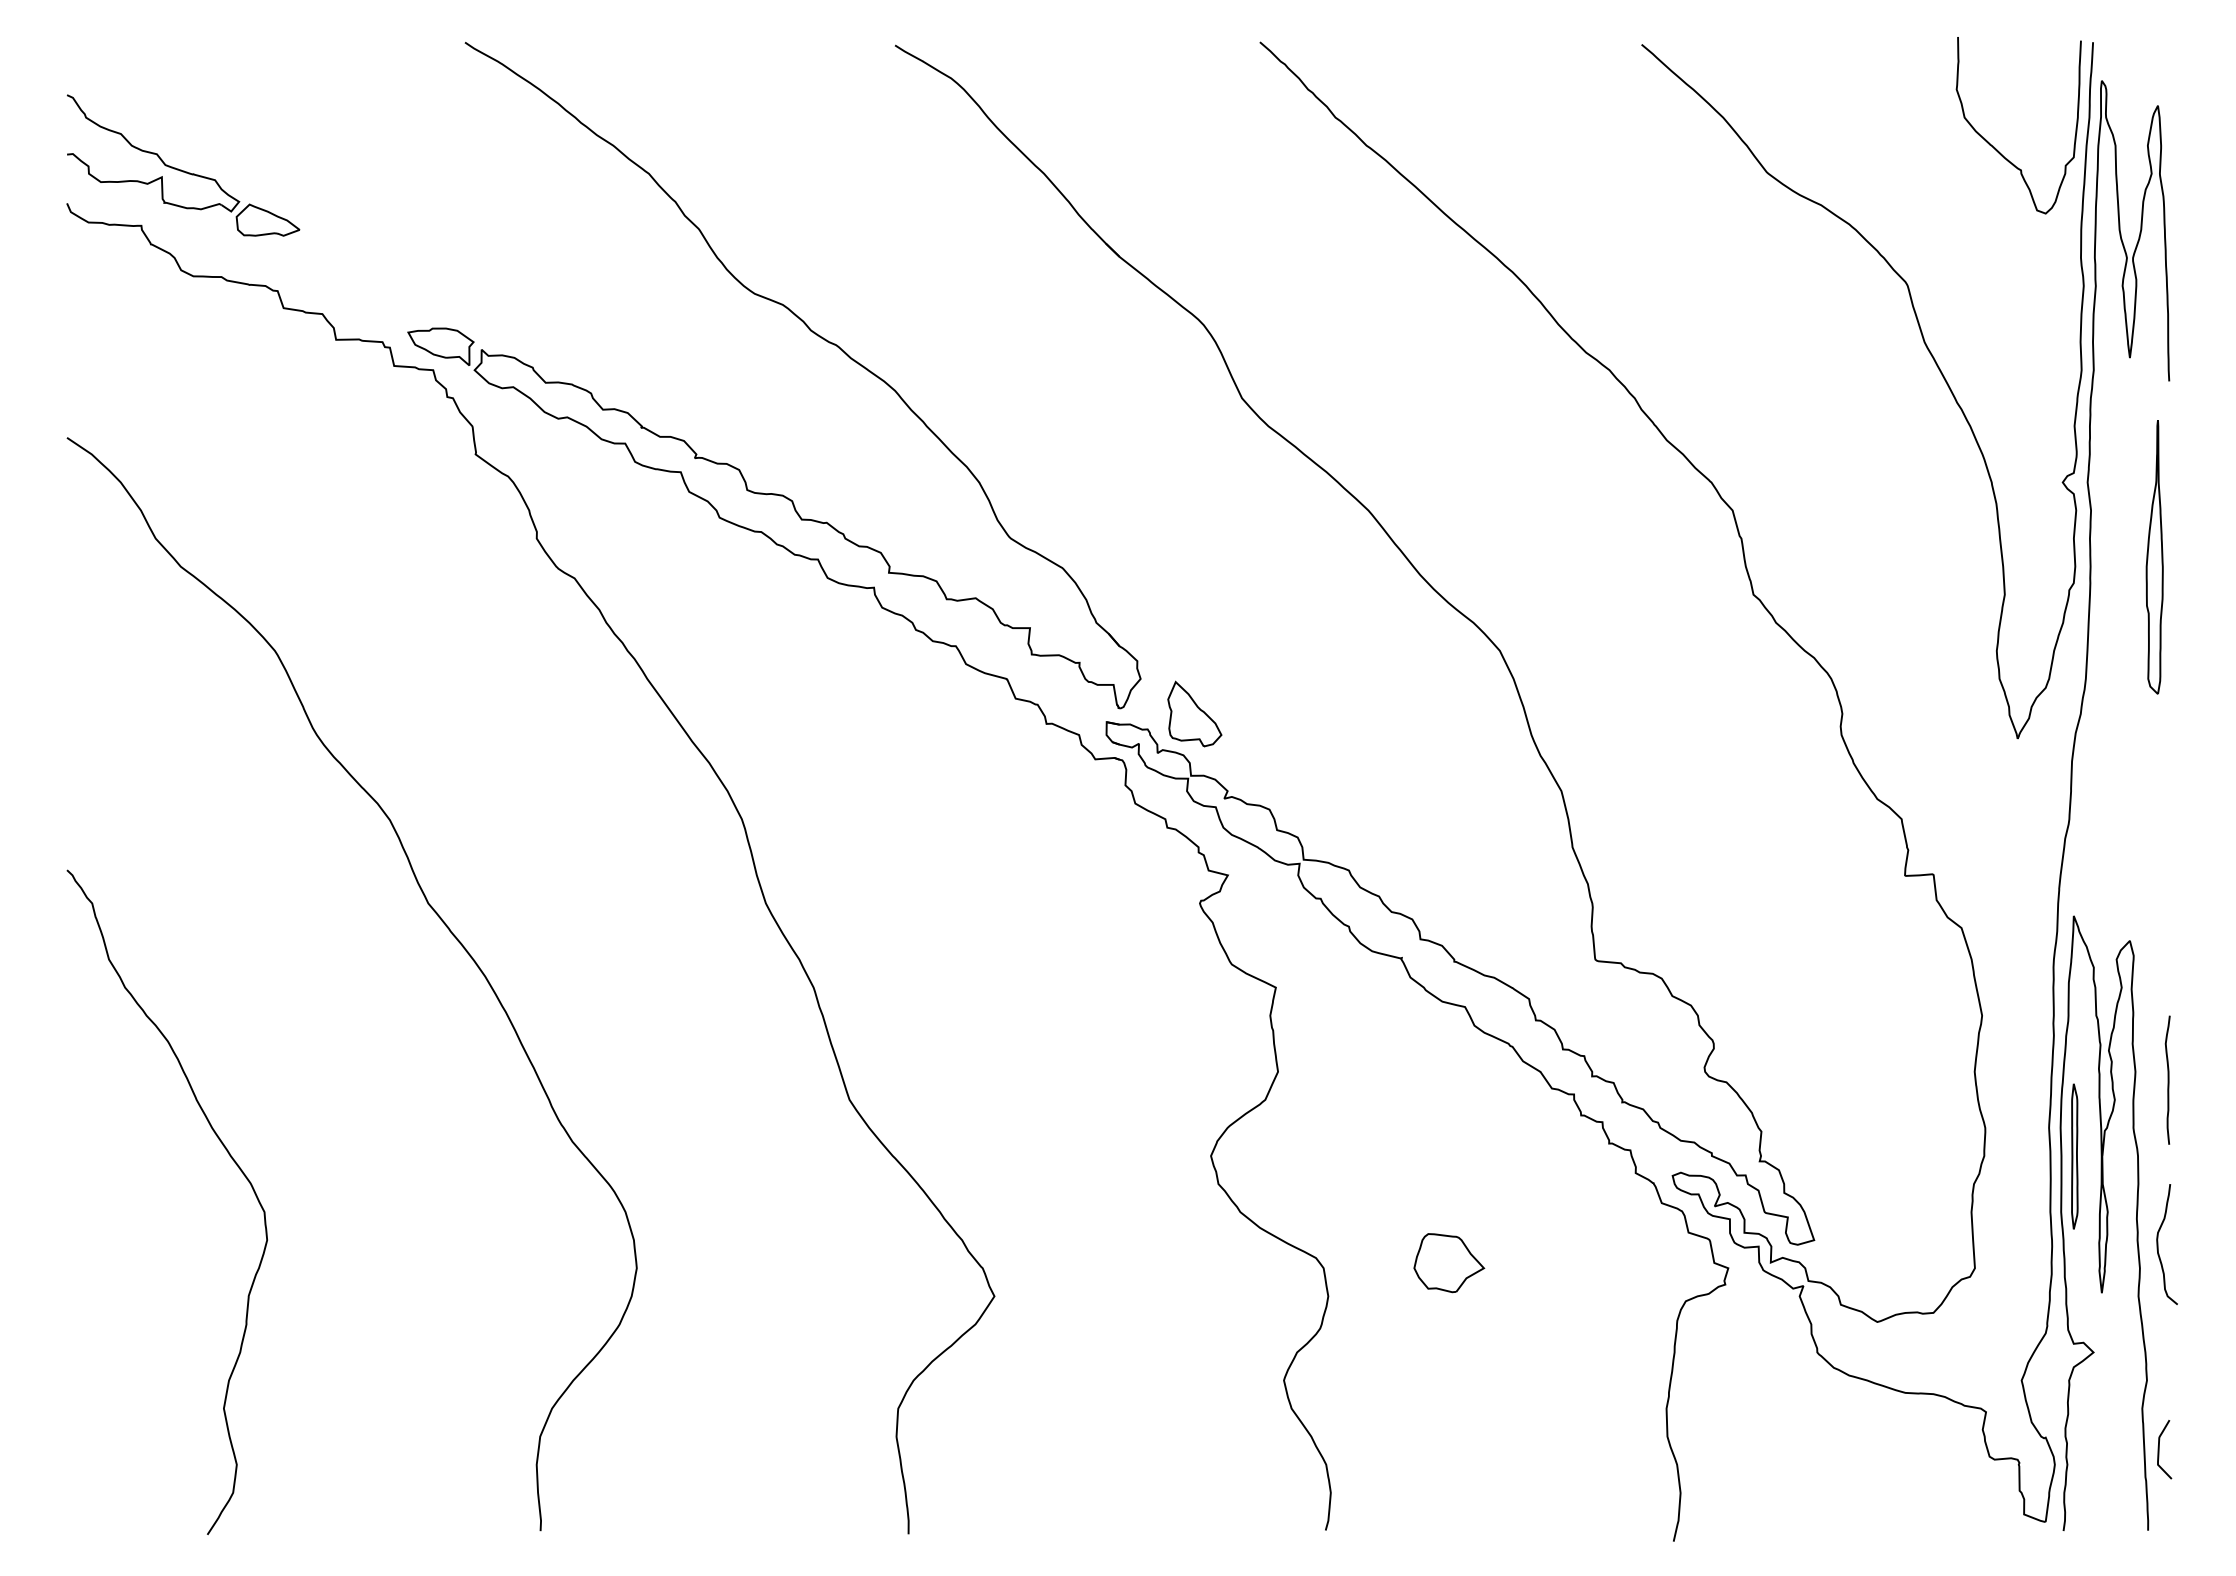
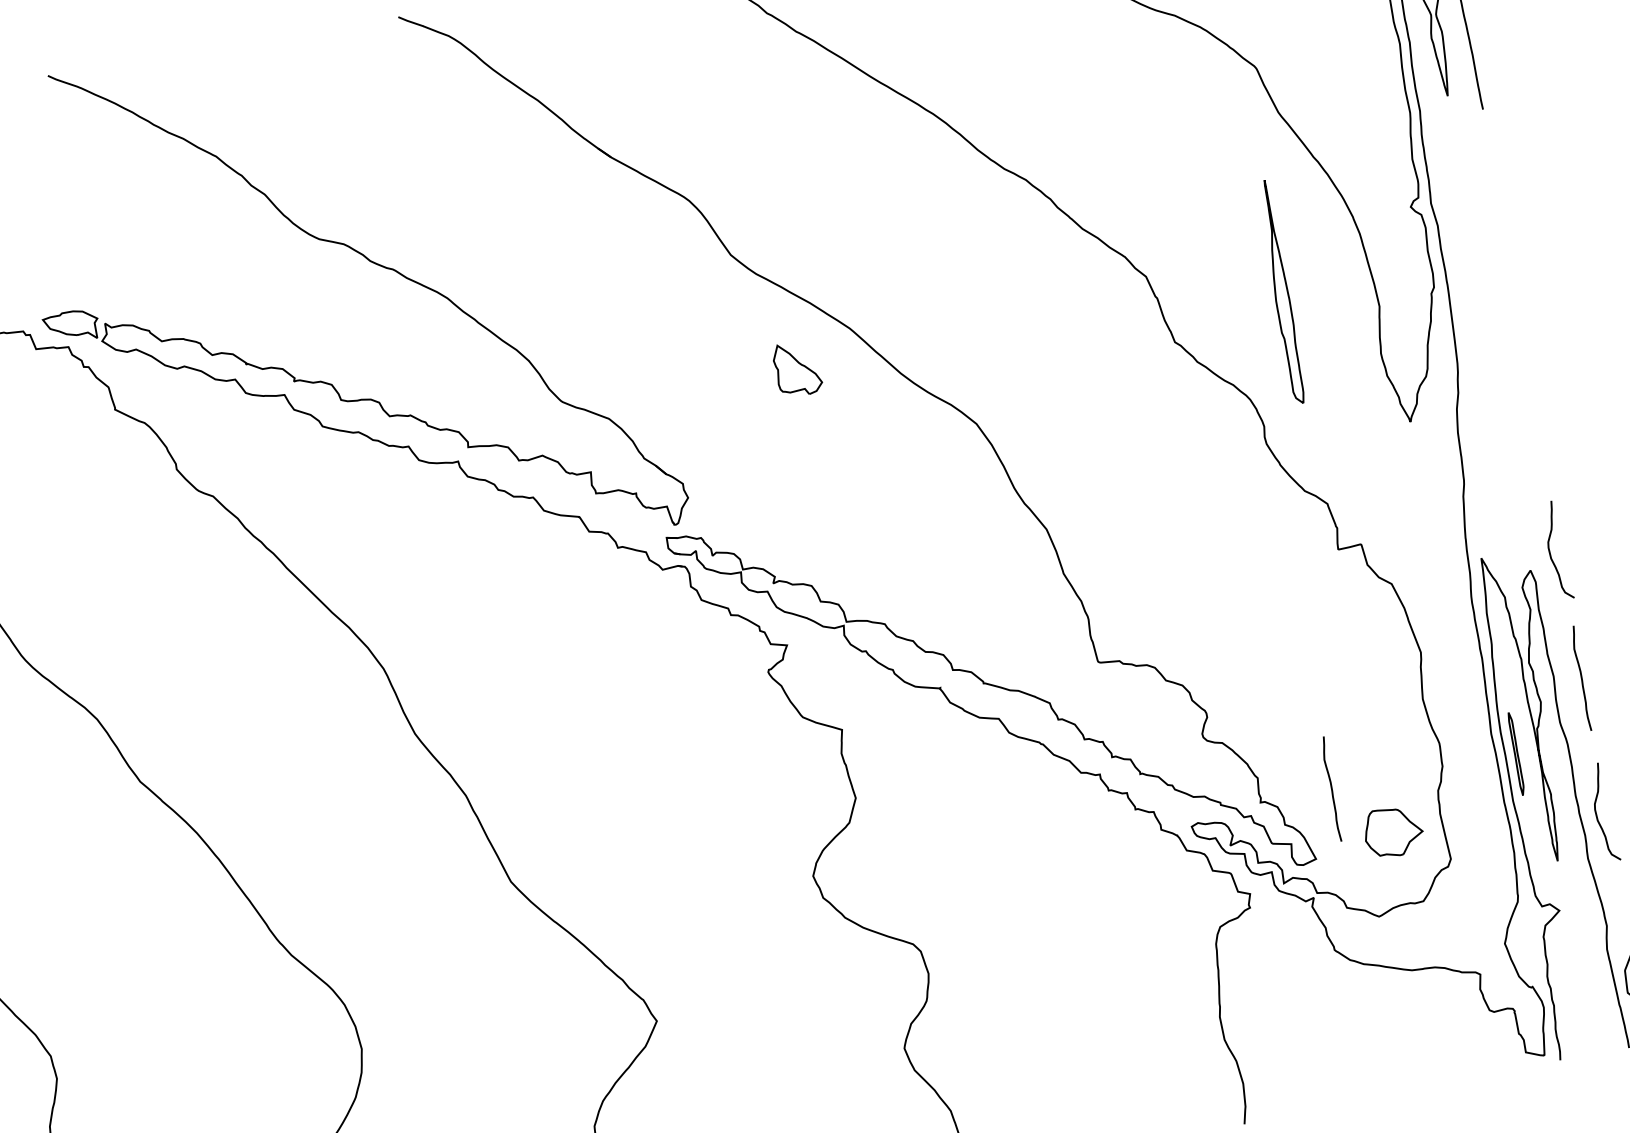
part: (2154, 557) -> (1281, 292), moved
part: (1194, 713) -> (797, 368), moved
curve: (2157, 922) -> (1550, 551), added
part: (2074, 1156) -> (1516, 753), size x0.7
curve: (1846, 1159) -> (1330, 788), added
part: (1449, 1263) -> (1393, 832), moved

